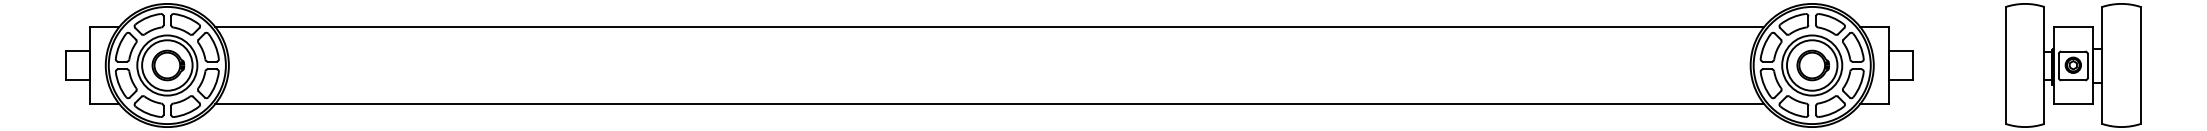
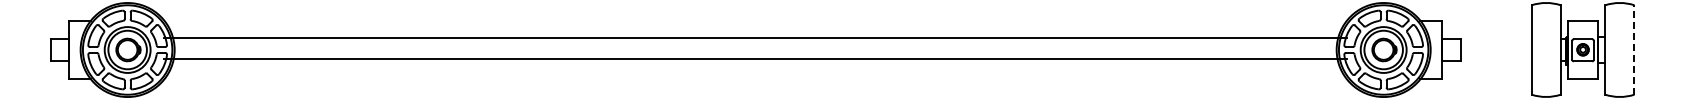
line: (989, 26) -> (755, 37), moved
line: (2140, 64) -> (1634, 49), solid -> dashed
line: (989, 104) -> (755, 59), moved

